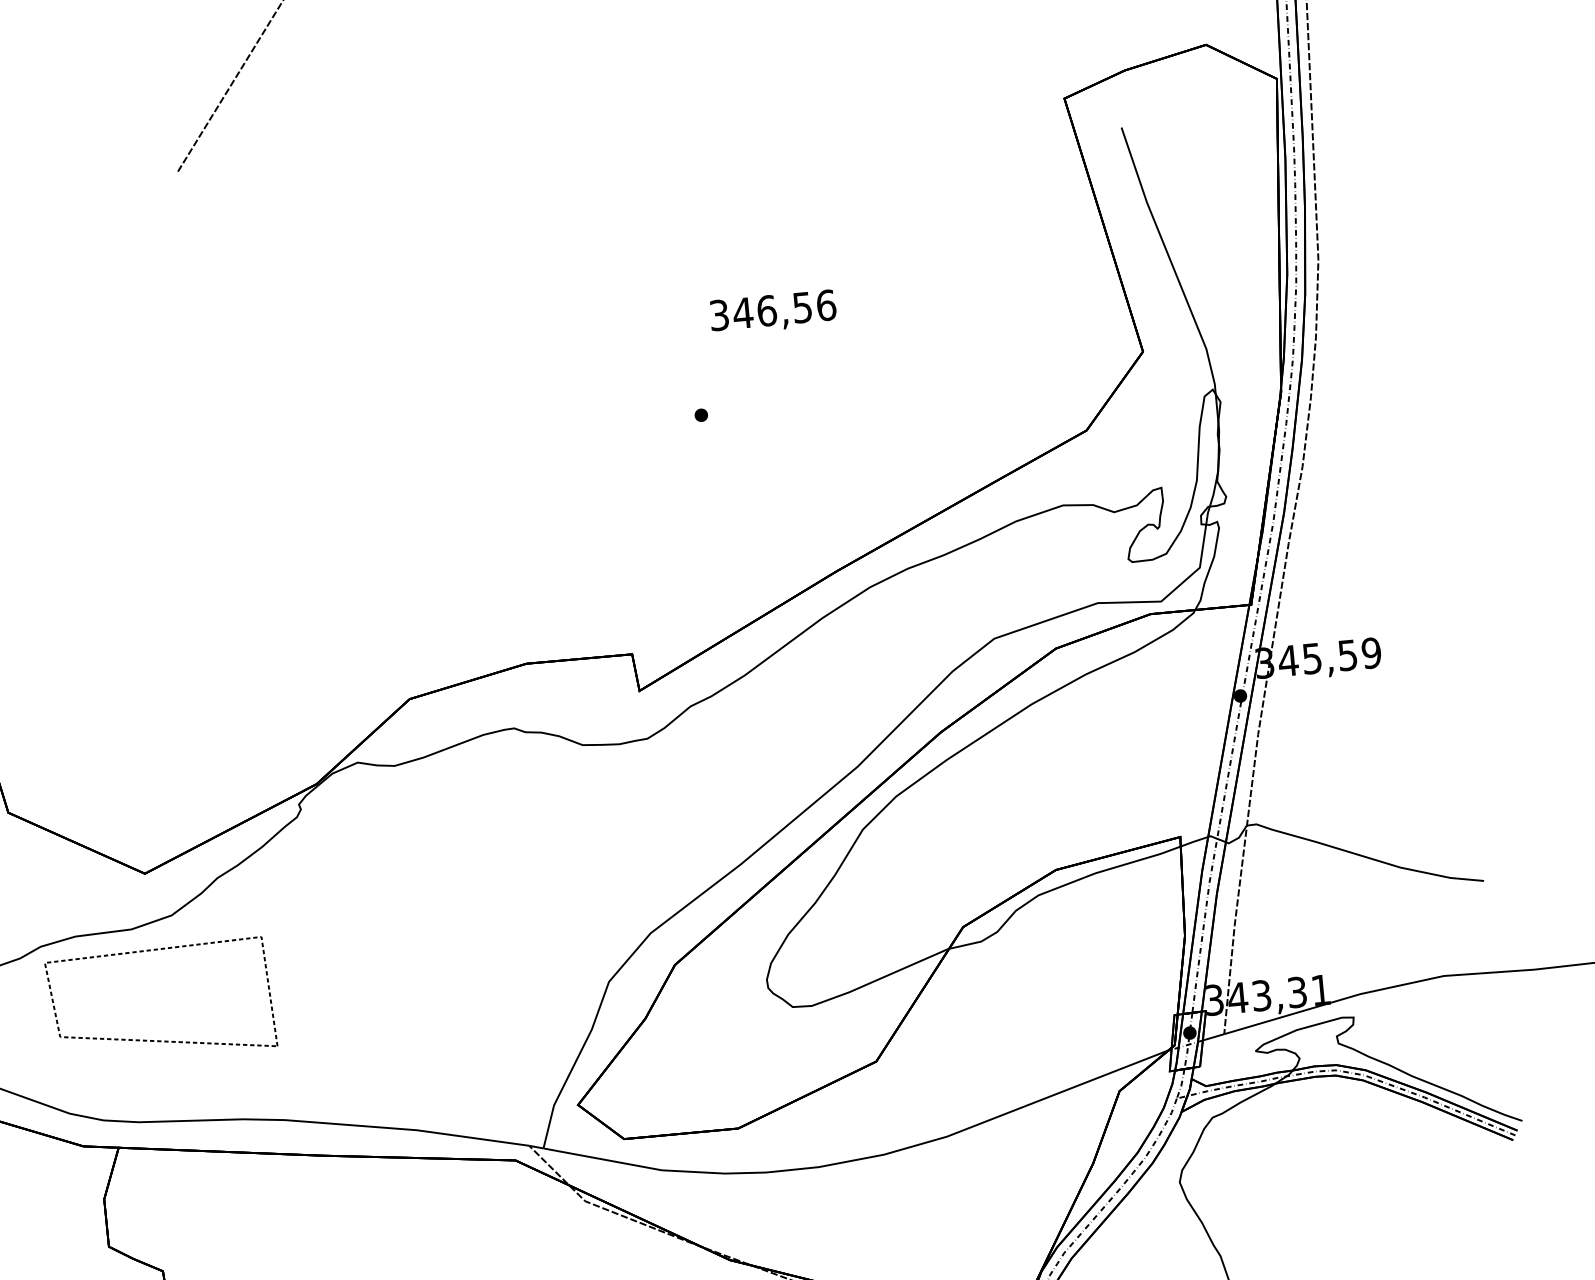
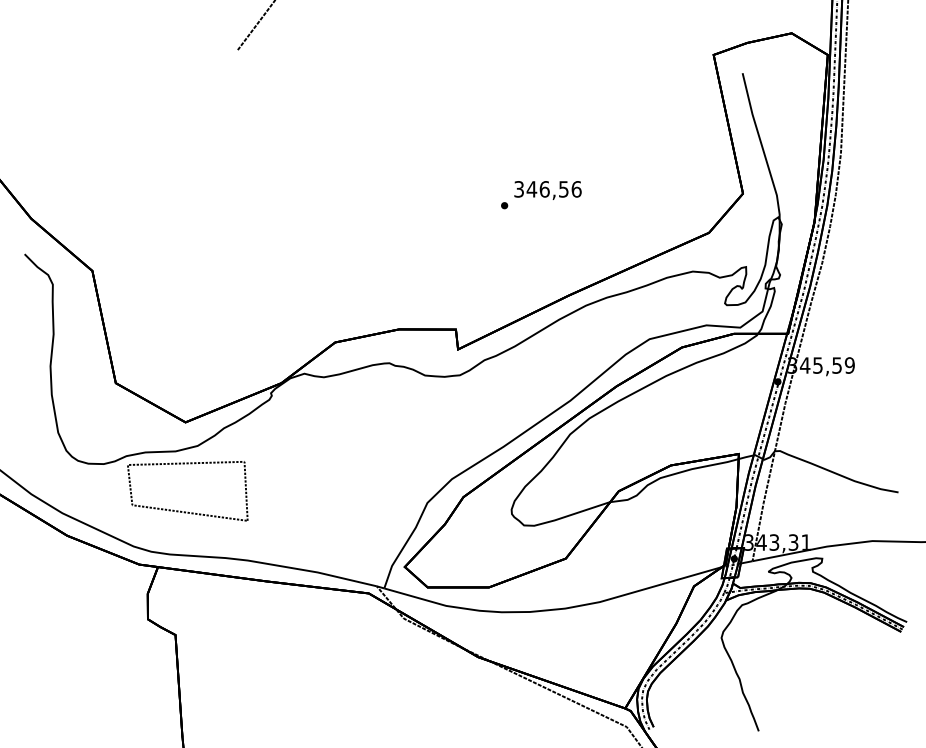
text: (772, 312) -> (547, 190), moved

